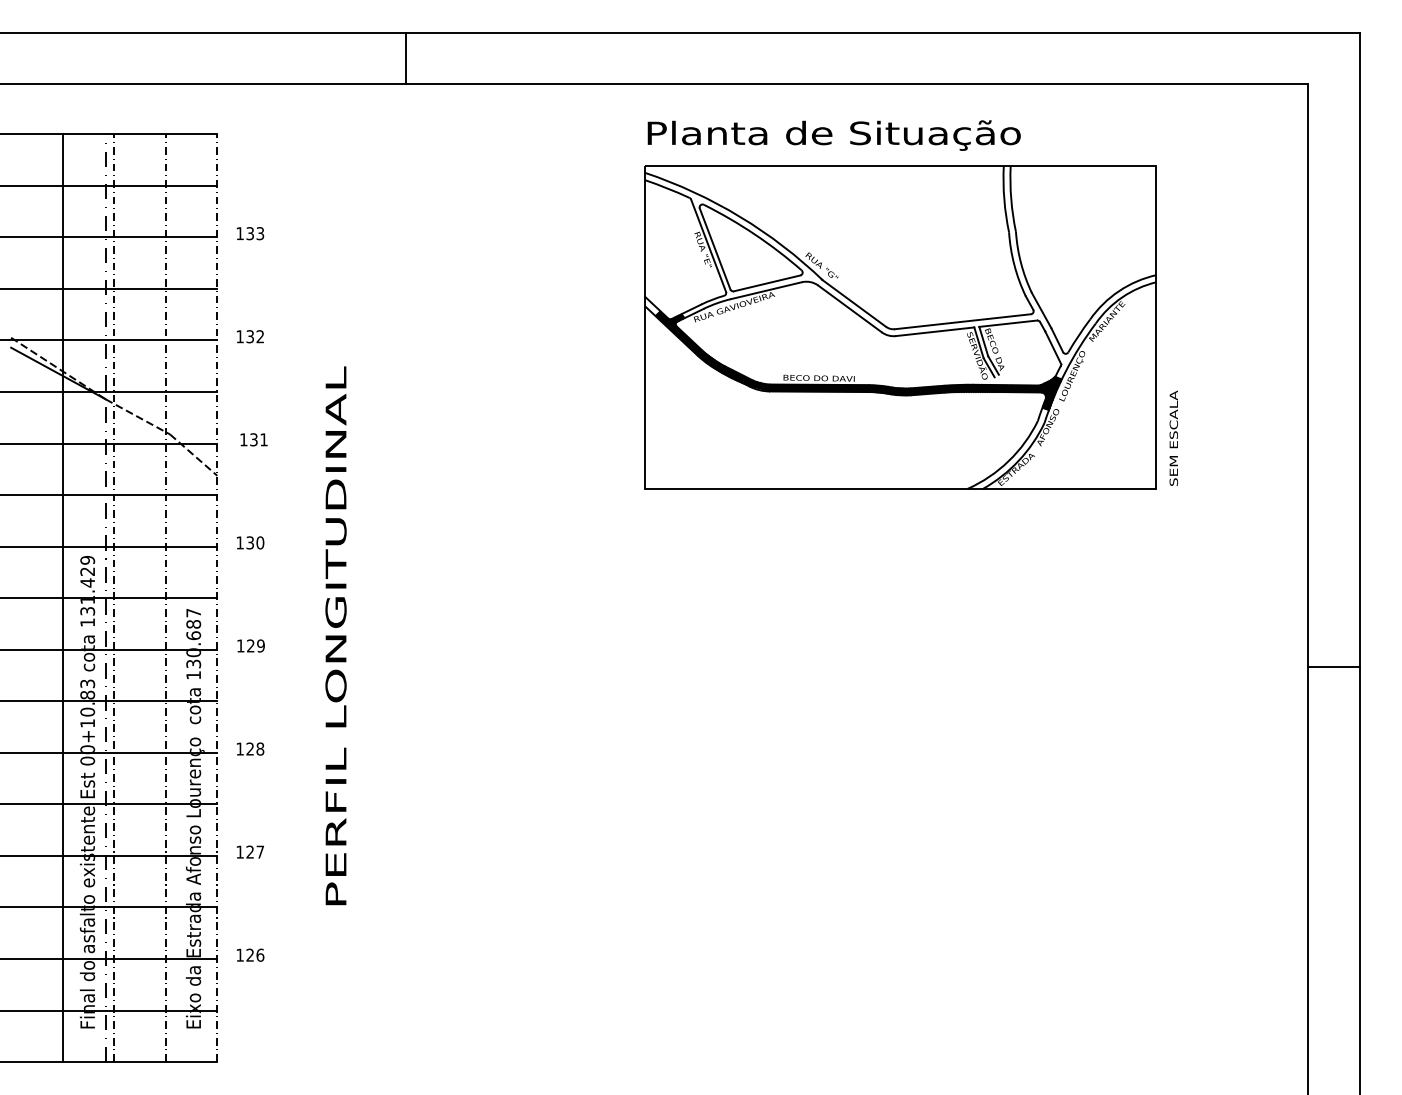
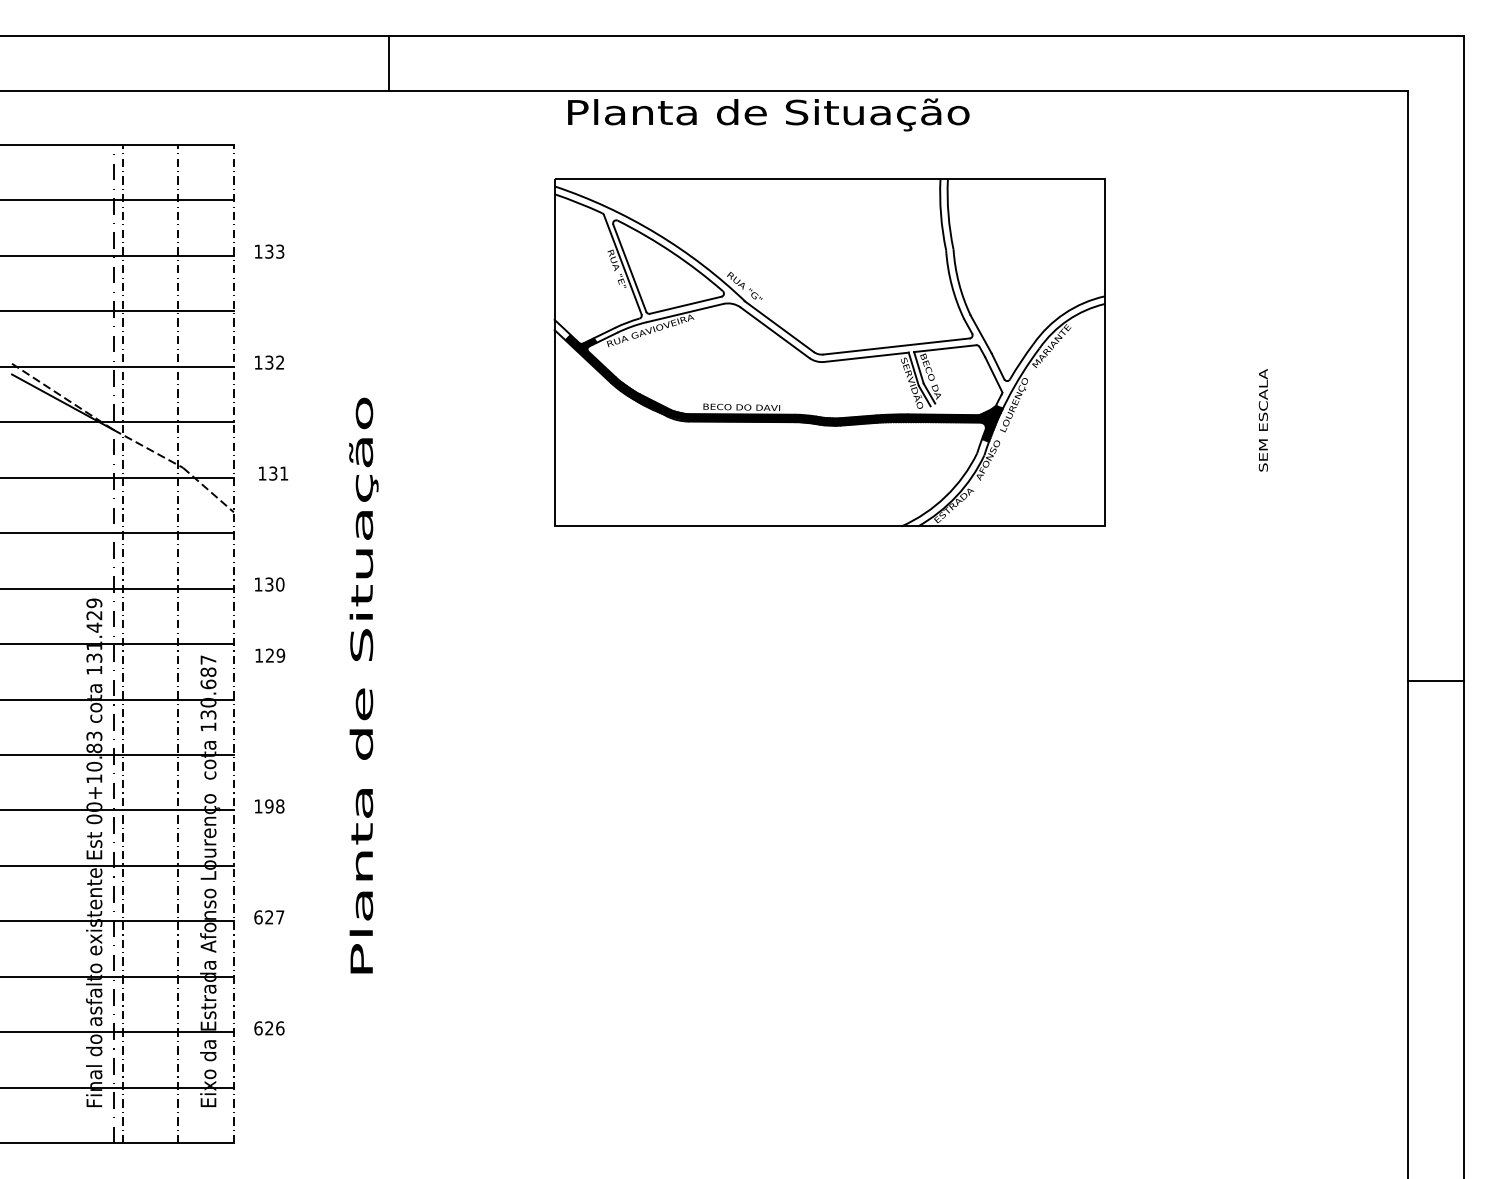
line: (406, 58) -> (389, 63), moved
text: (833, 135) -> (767, 114), moved
part: (900, 327) -> (829, 352), moved
text: (1173, 437) -> (1263, 419), moved
line: (62, 598) -> (67, 644), removed
text: (337, 635) -> (363, 684), PERFIL LONGITUDINAL -> Planta de Situação
text: (250, 645) -> (269, 655), moved
line: (1333, 666) -> (1435, 680), moved
text: (250, 748) -> (269, 805), 128 -> 198
text: (240, 851) -> (258, 916), 127 -> 627
text: (240, 954) -> (258, 1027), 126 -> 626

